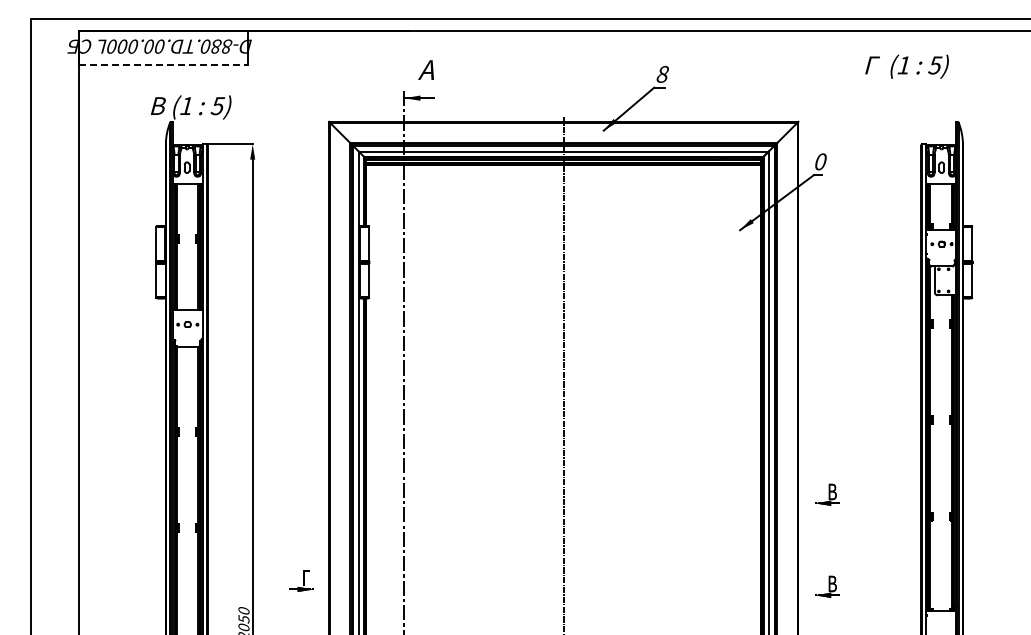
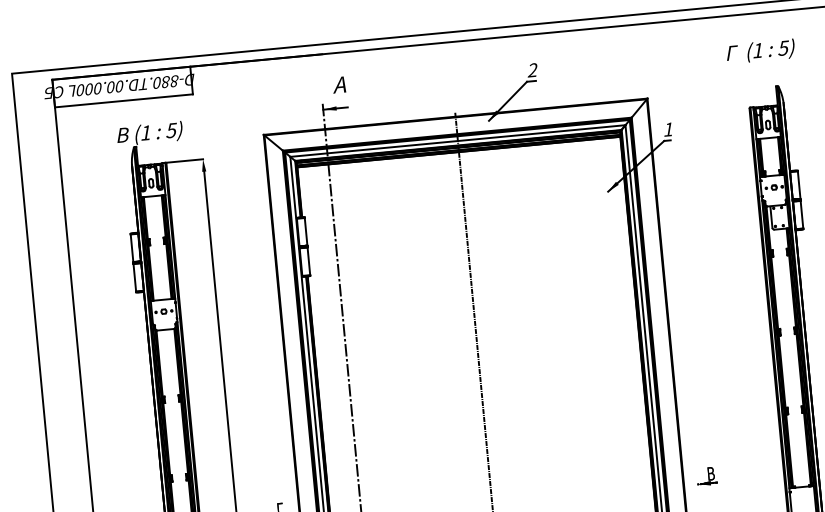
line: (163, 64) -> (123, 100), dashed -> solid
text: (906, 66) -> (760, 51), moved
text: (661, 74) -> (531, 70), 8 -> 2
text: (820, 161) -> (668, 129), 0 -> 1
part: (827, 494) -> (700, 401), removed

